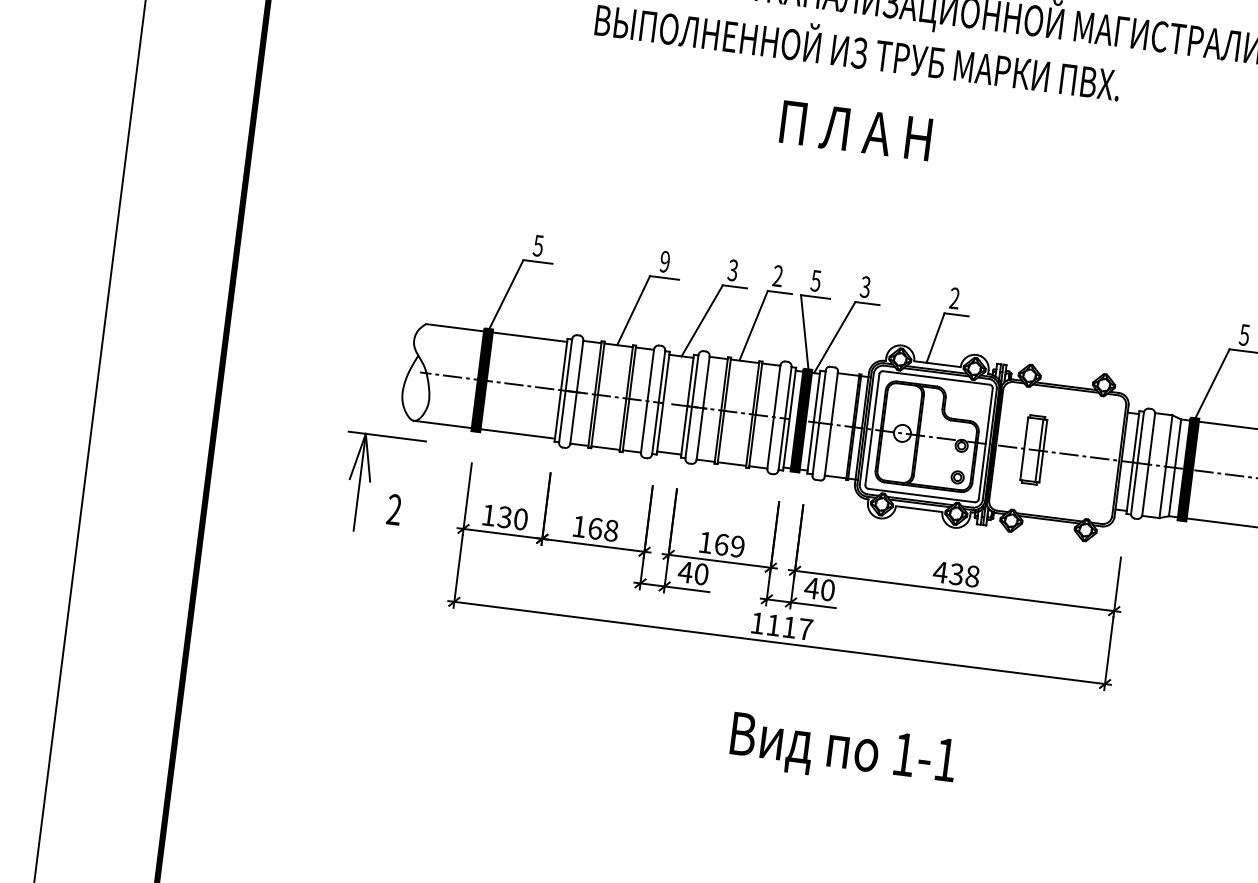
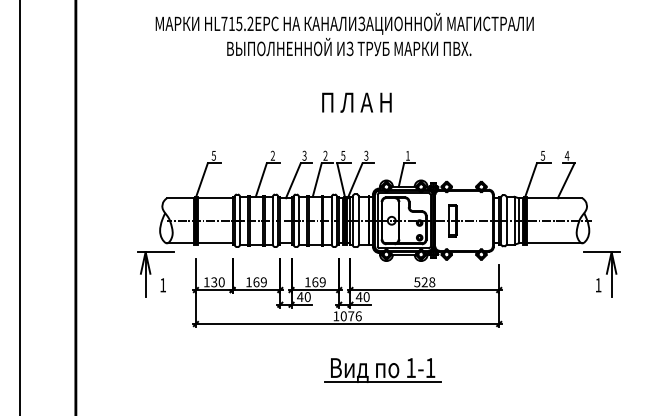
text: (855, 130) -> (356, 102), moved
text: (664, 261) -> (272, 155), 9 -> 2
text: (953, 297) -> (407, 155), 2 -> 1
text: (395, 510) -> (163, 285), 2 -> 1
text: (610, 531) -> (263, 282), 168 -> 169
text: (947, 573) -> (420, 282), 438 -> 528
text: (787, 627) -> (350, 316), 1117 -> 1076
line: (838, 777) -> (382, 382), added

